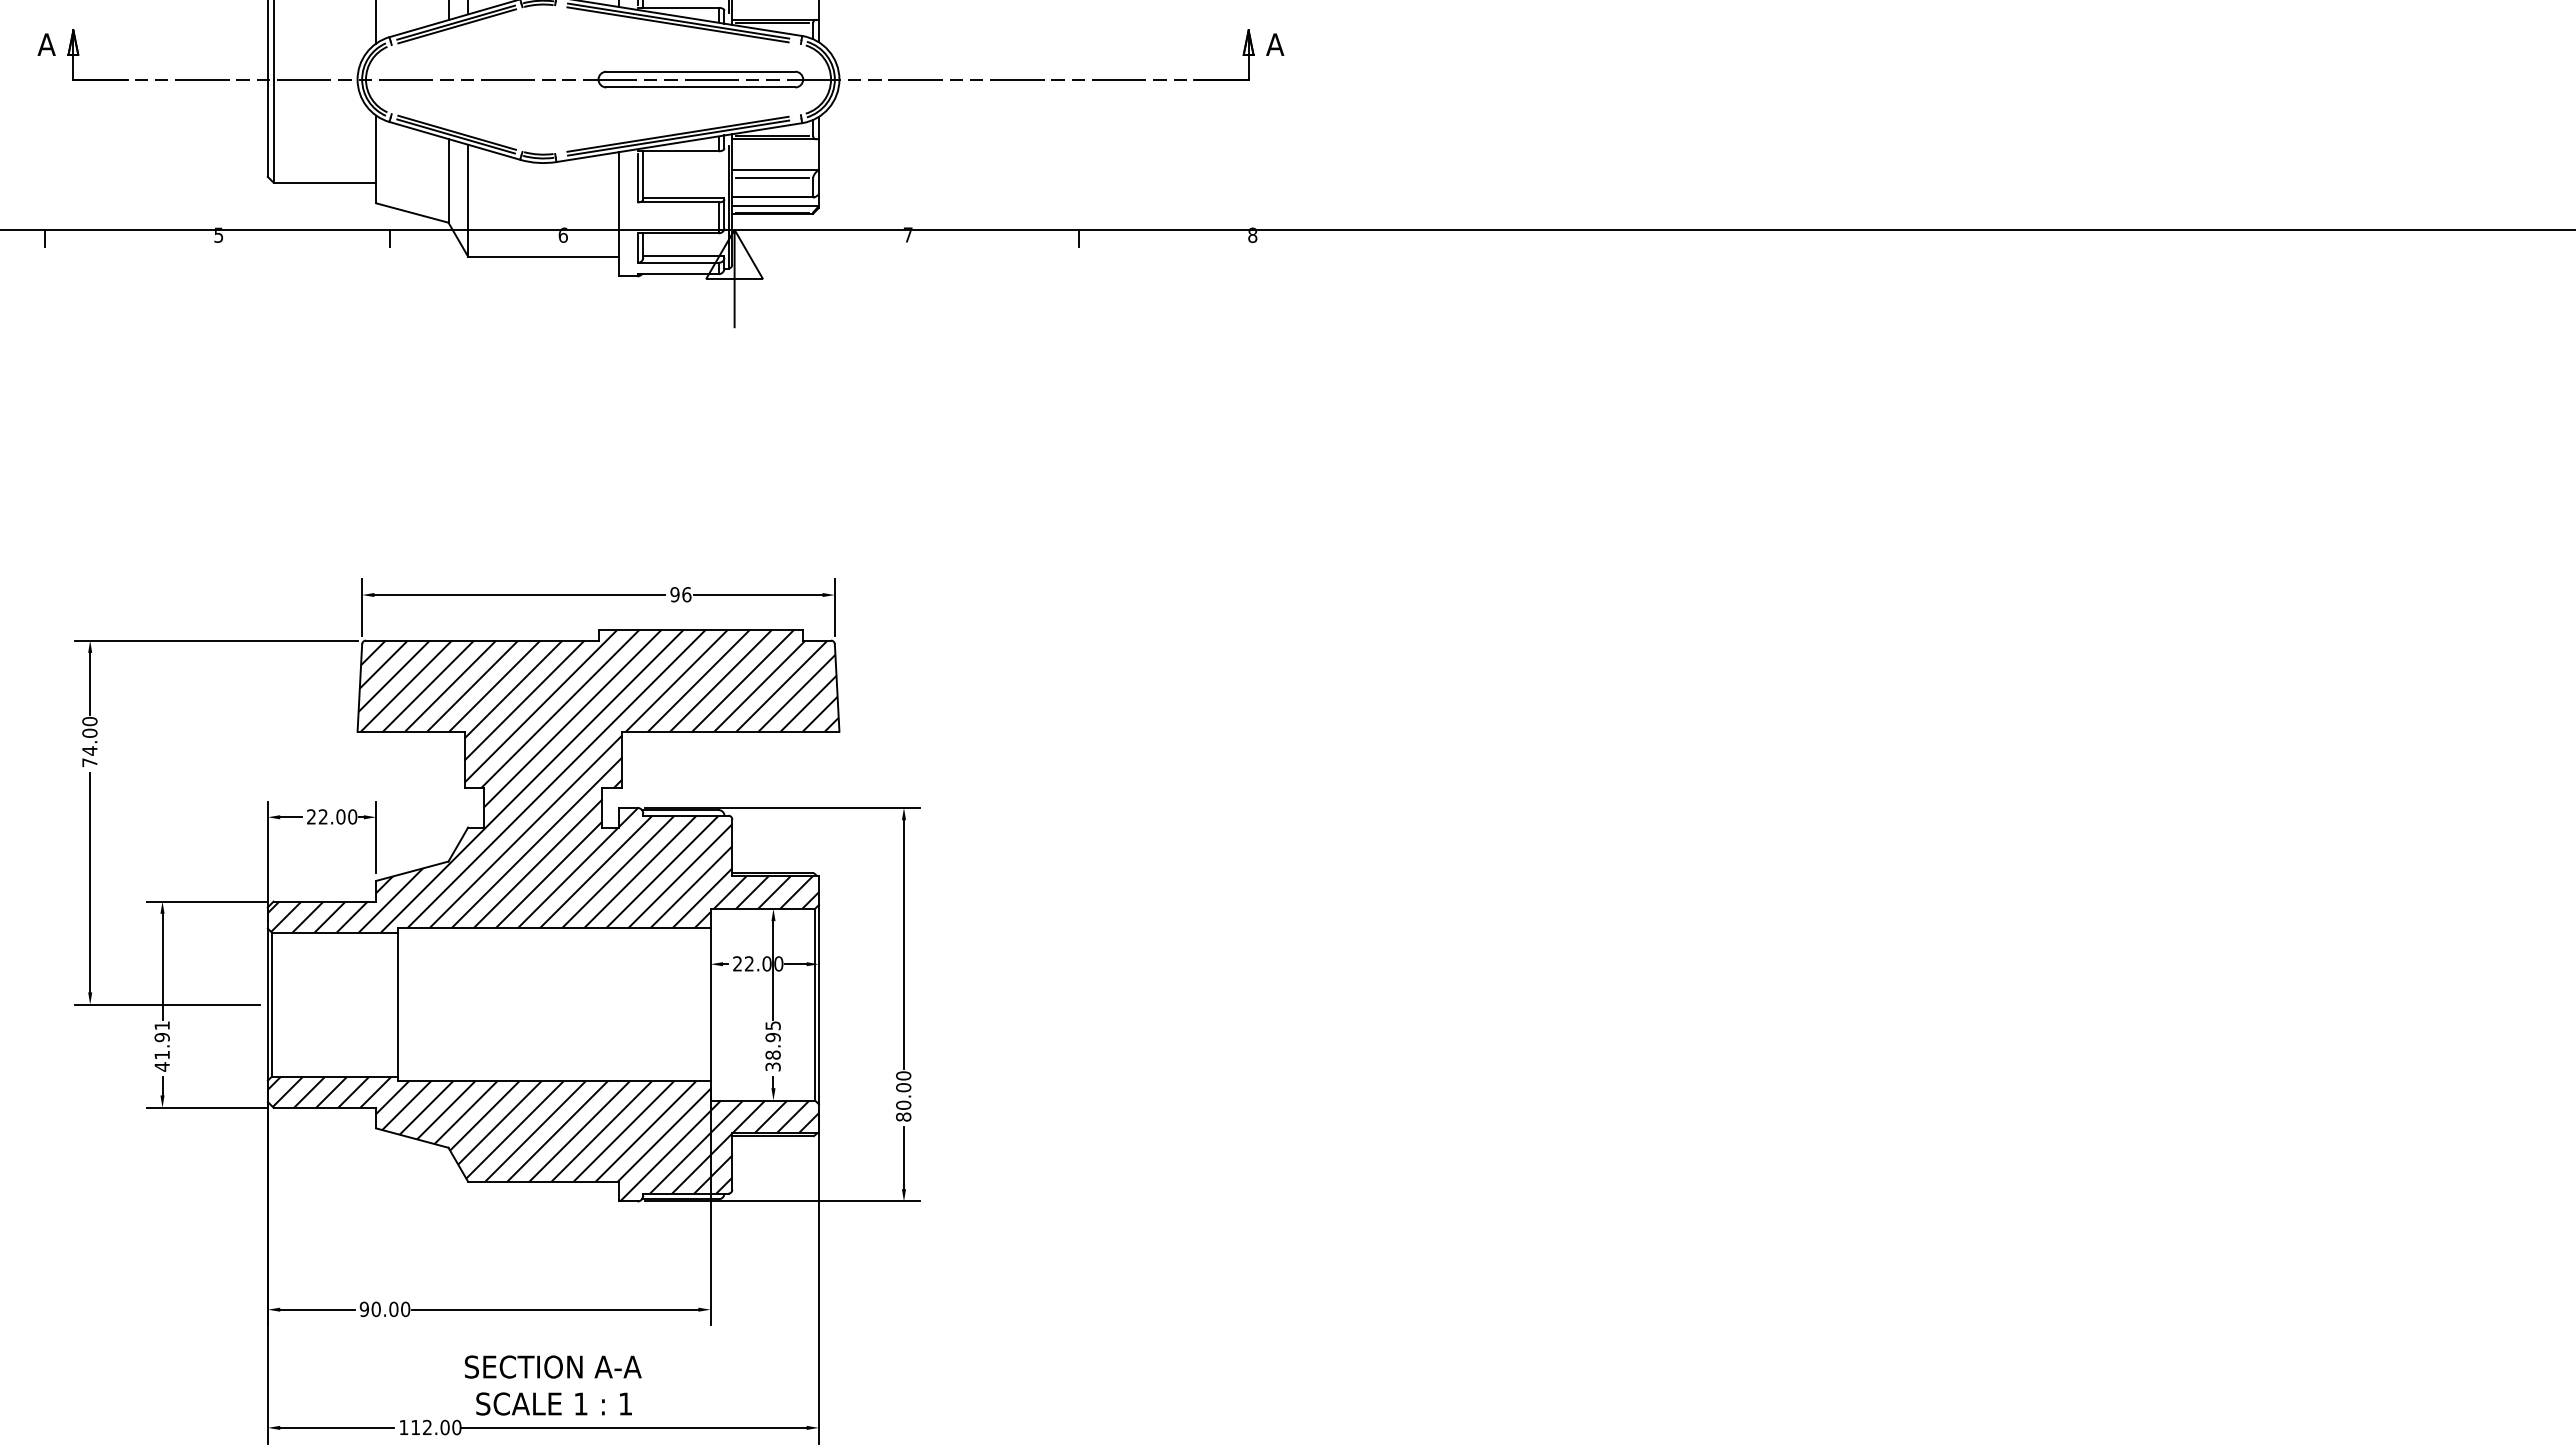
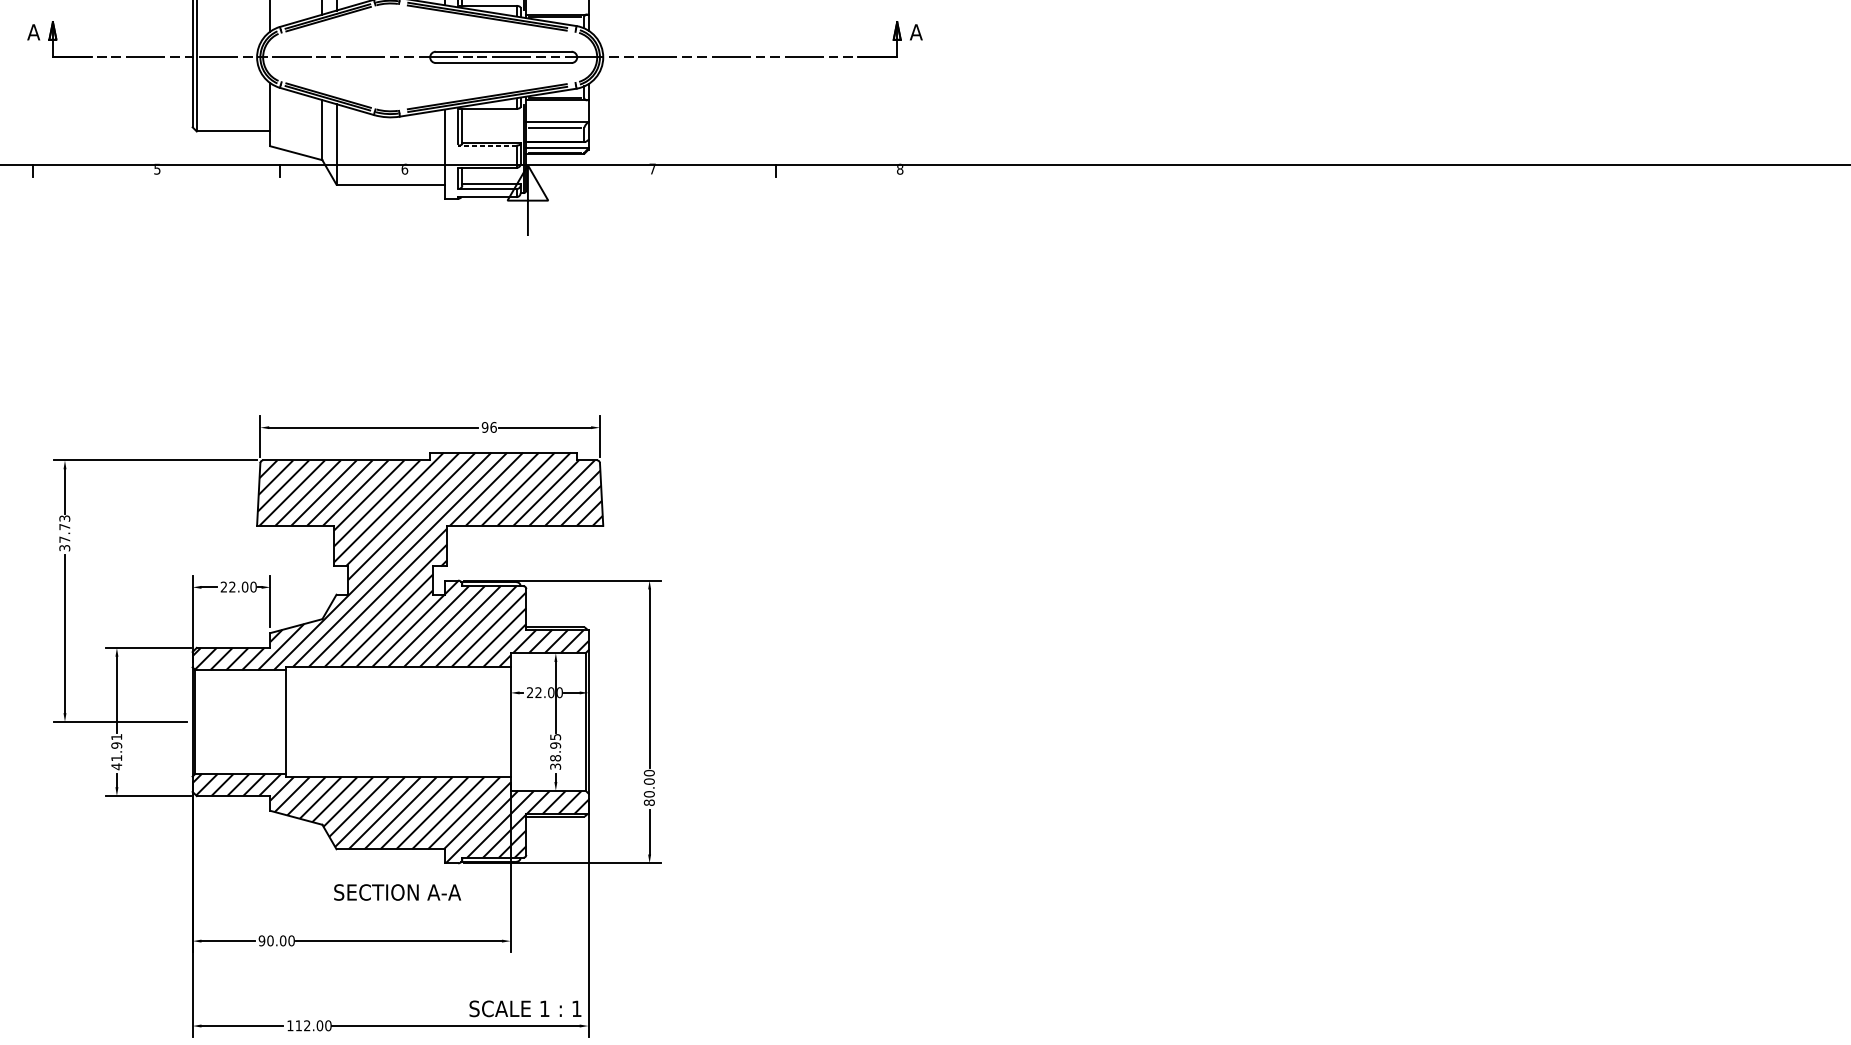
line: (678, 202) -> (487, 145), solid -> dashed
text: (89, 742) -> (64, 533), 74.00 -> 37.73
text: (553, 1366) -> (397, 892), moved
text: (553, 1403) -> (524, 1008), moved

